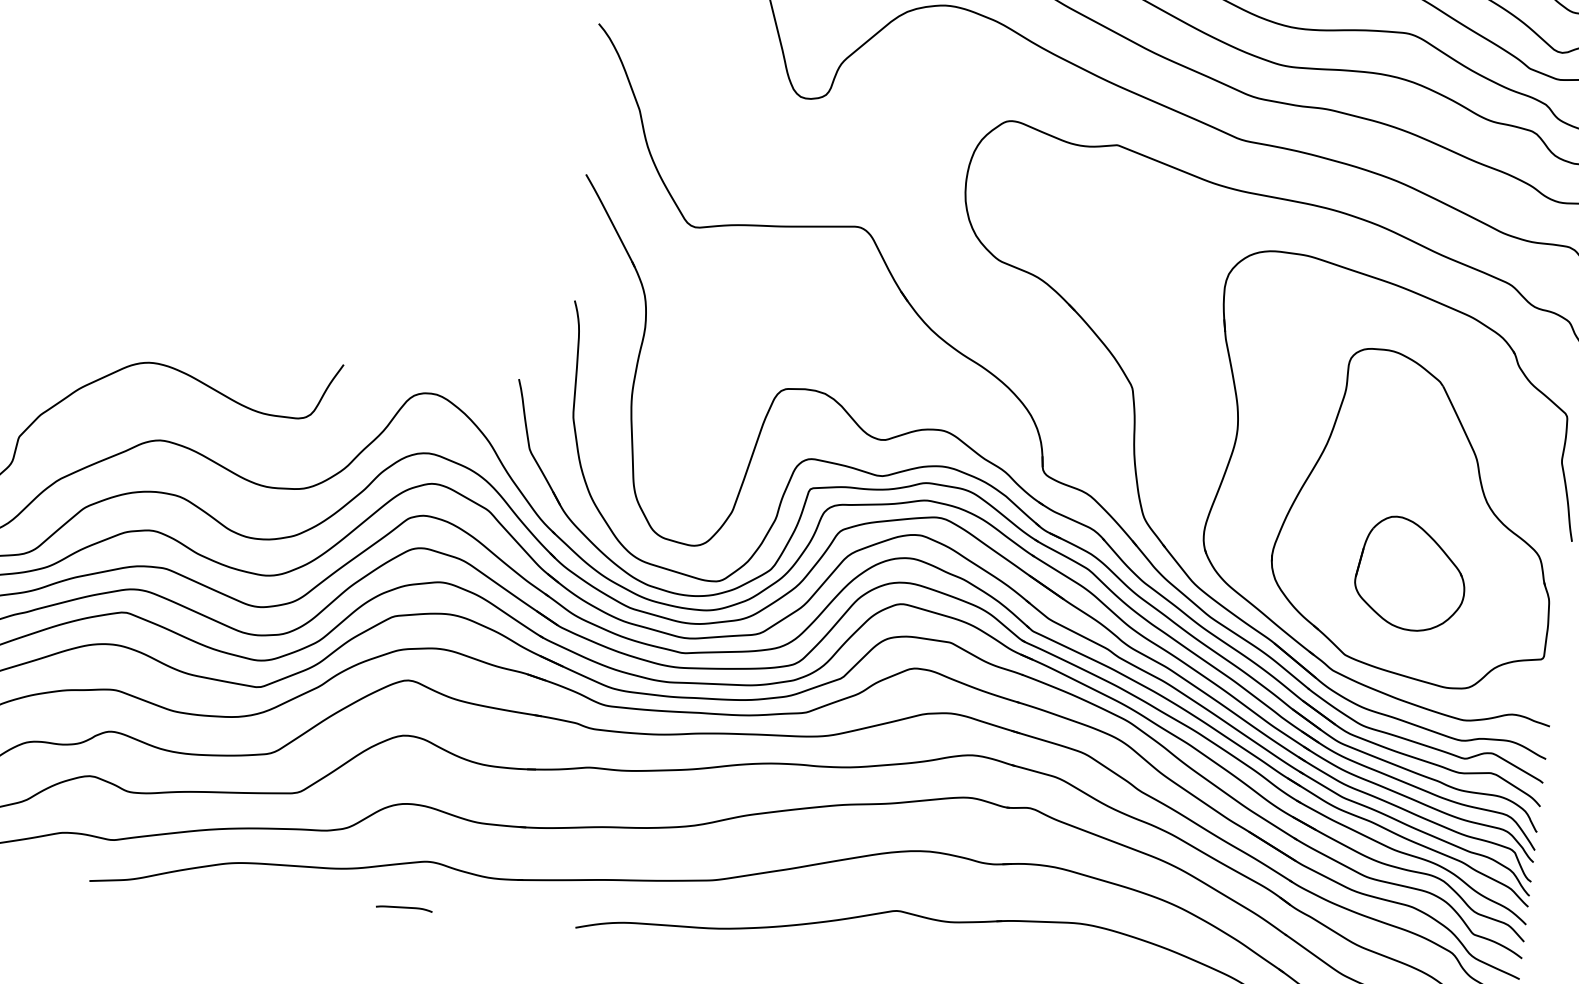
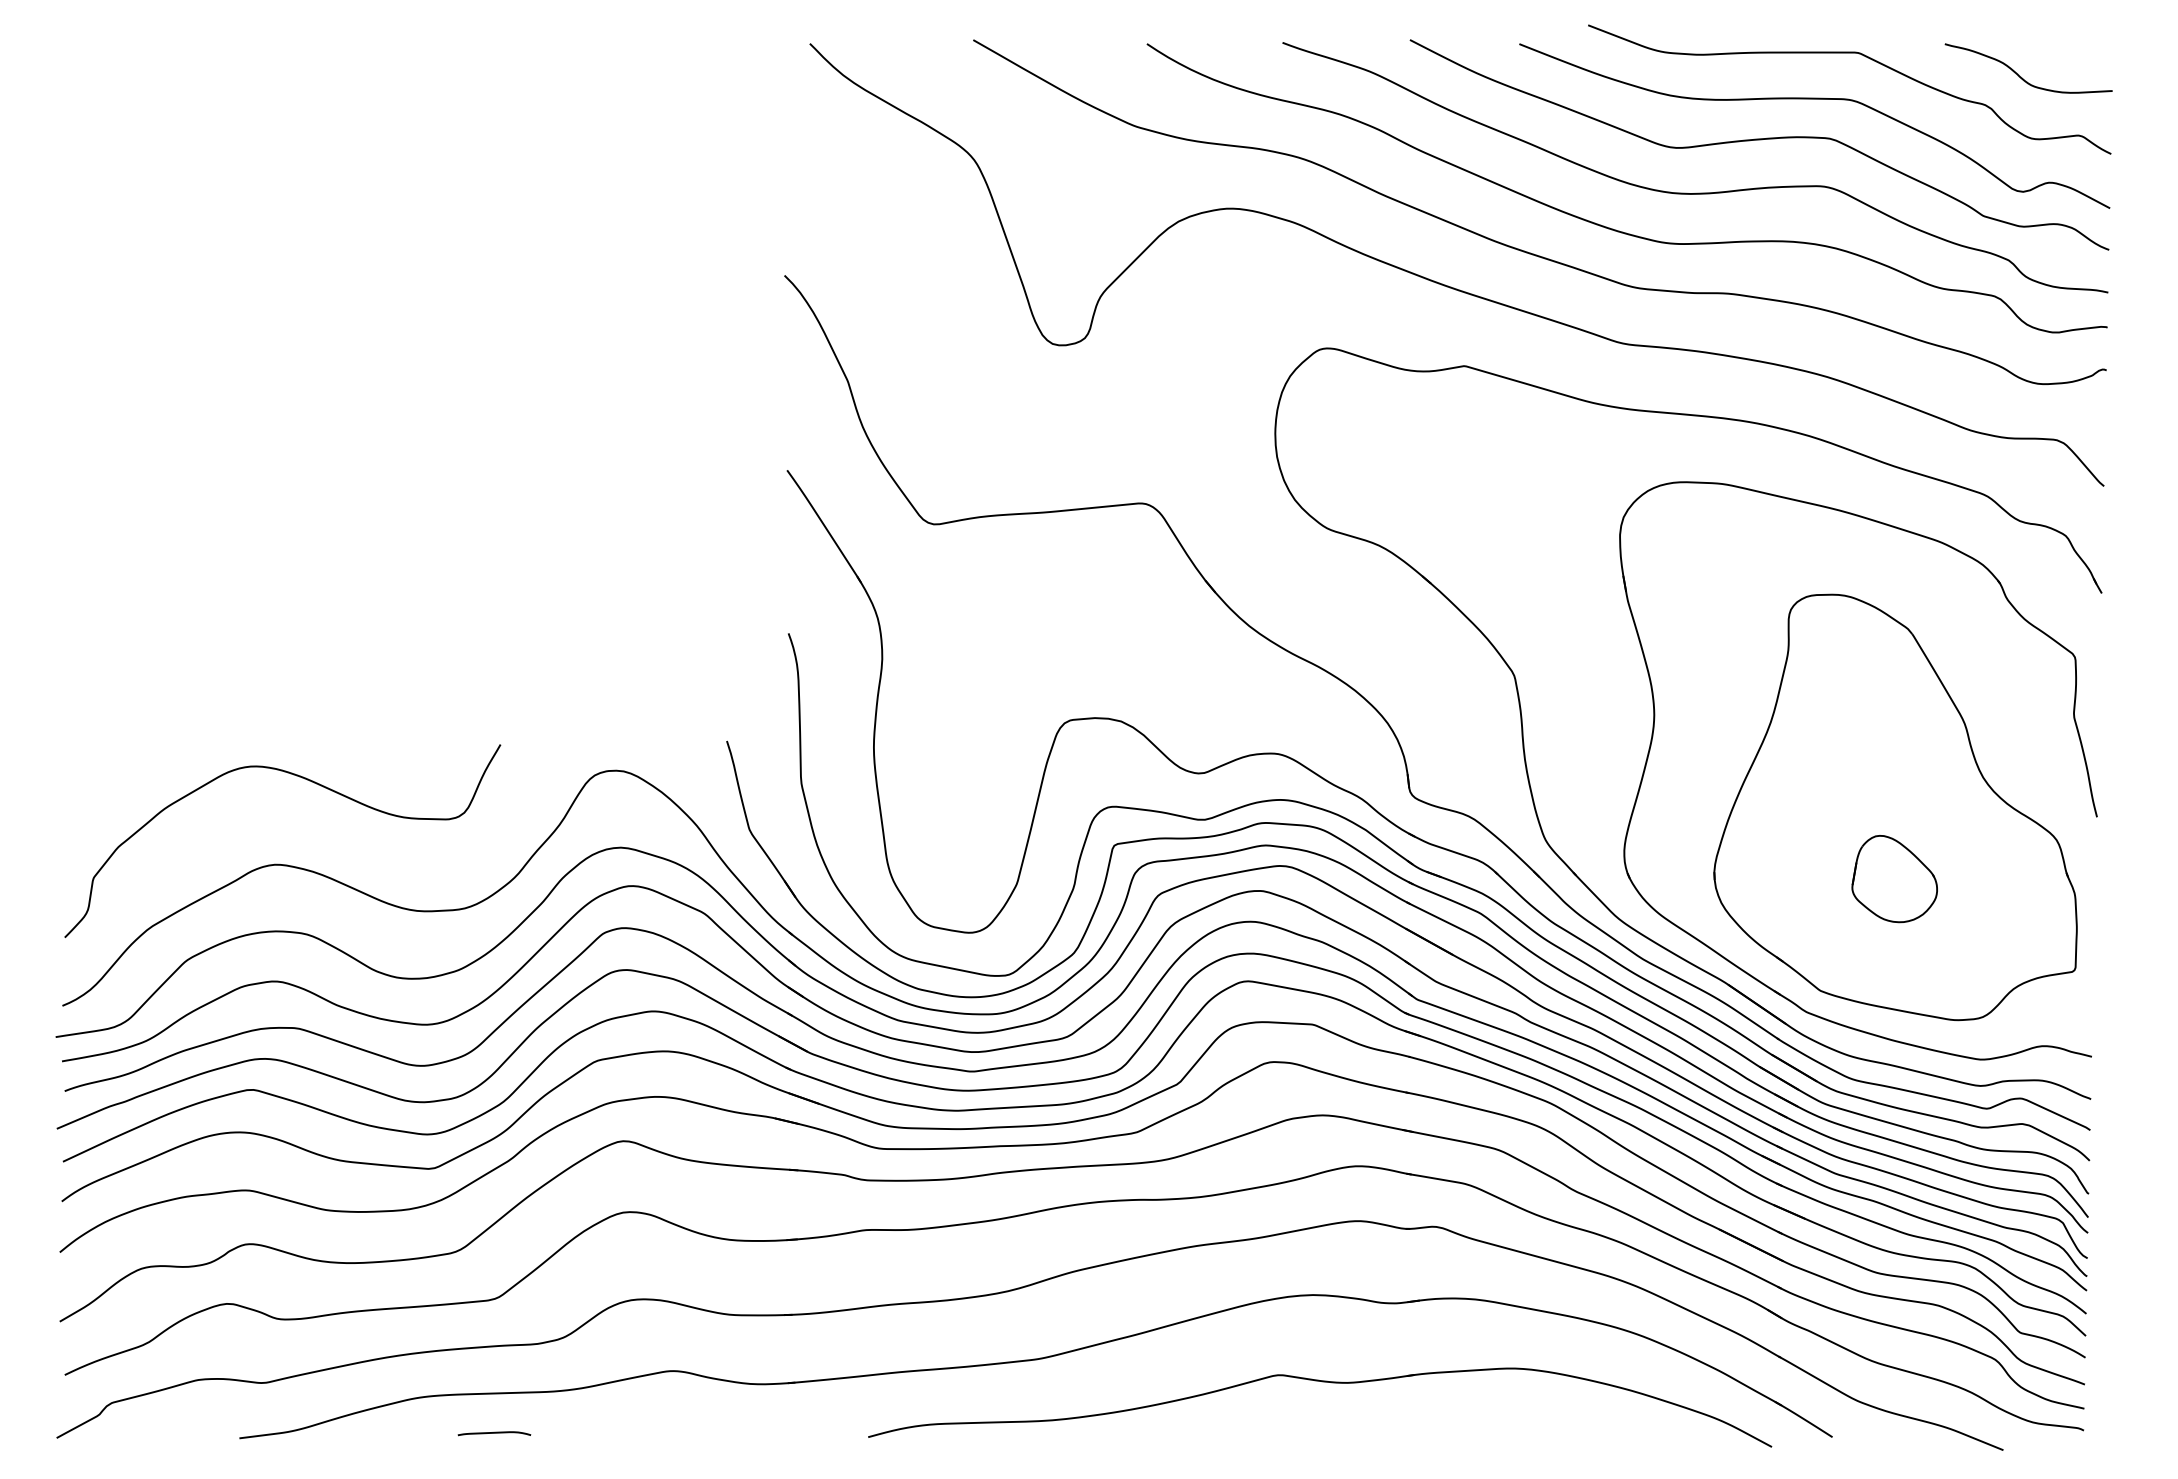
part: (1410, 573) -> (1894, 878), size x0.6
curve: (404, 908) -> (494, 1433), moved

